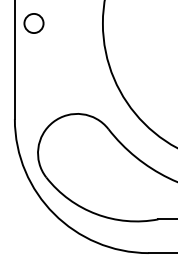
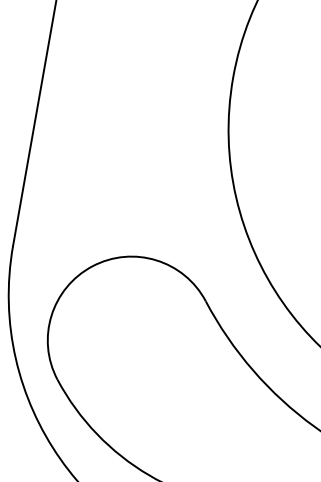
circle: (33, 23) -> (87, 51), removed

